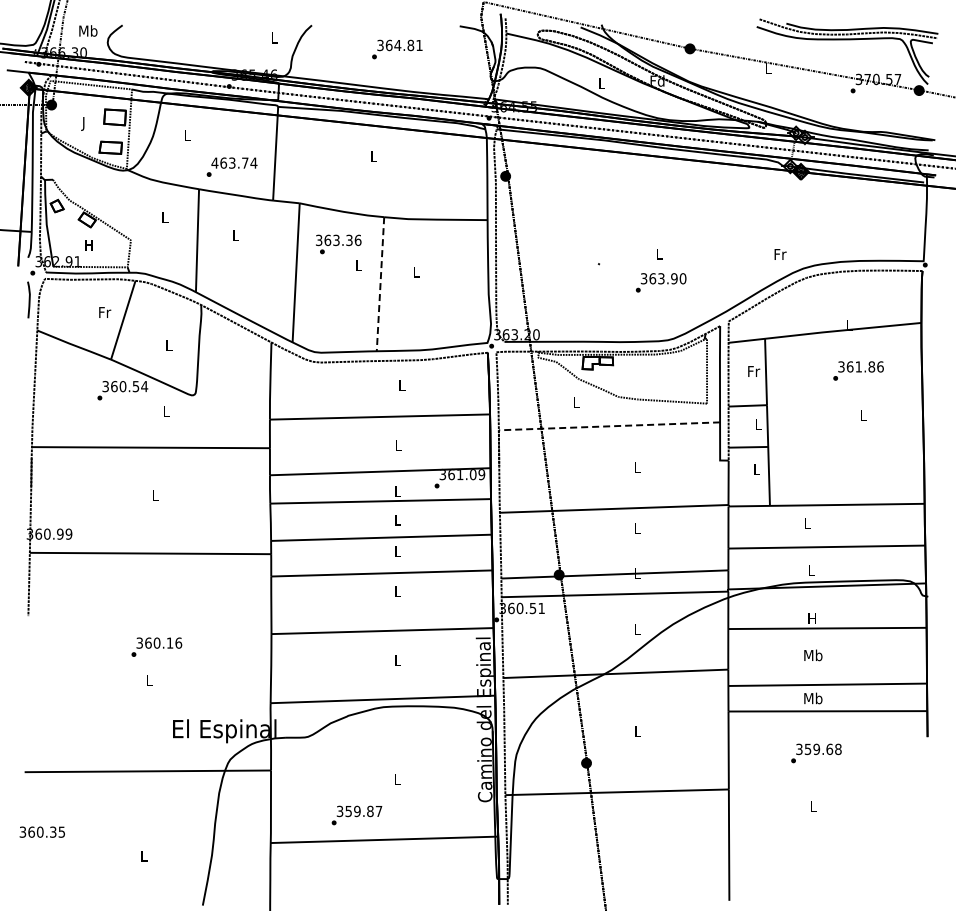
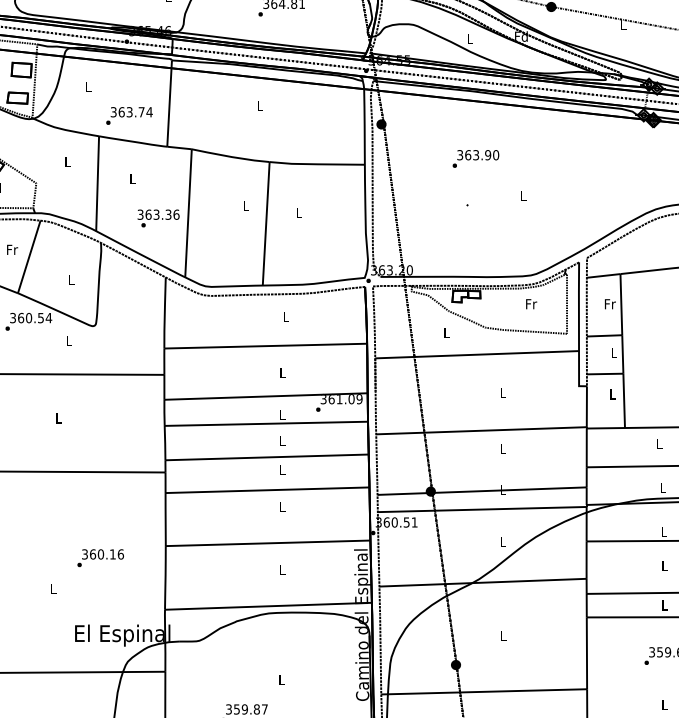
text: (214, 162) -> (113, 111), 463.74 -> 363.74
text: (338, 244) -> (158, 218), moved
text: (780, 254) -> (531, 304), moved
text: (661, 282) -> (476, 158), moved
line: (380, 284) -> (266, 224), dashed -> solid
line: (609, 426) -> (477, 354), dashed -> solid
text: (811, 618) -> (663, 531), H -> L
text: (156, 646) -> (100, 557), moved
text: (813, 655) -> (665, 565), Mb -> L
text: (813, 698) -> (665, 605), Mb -> L

